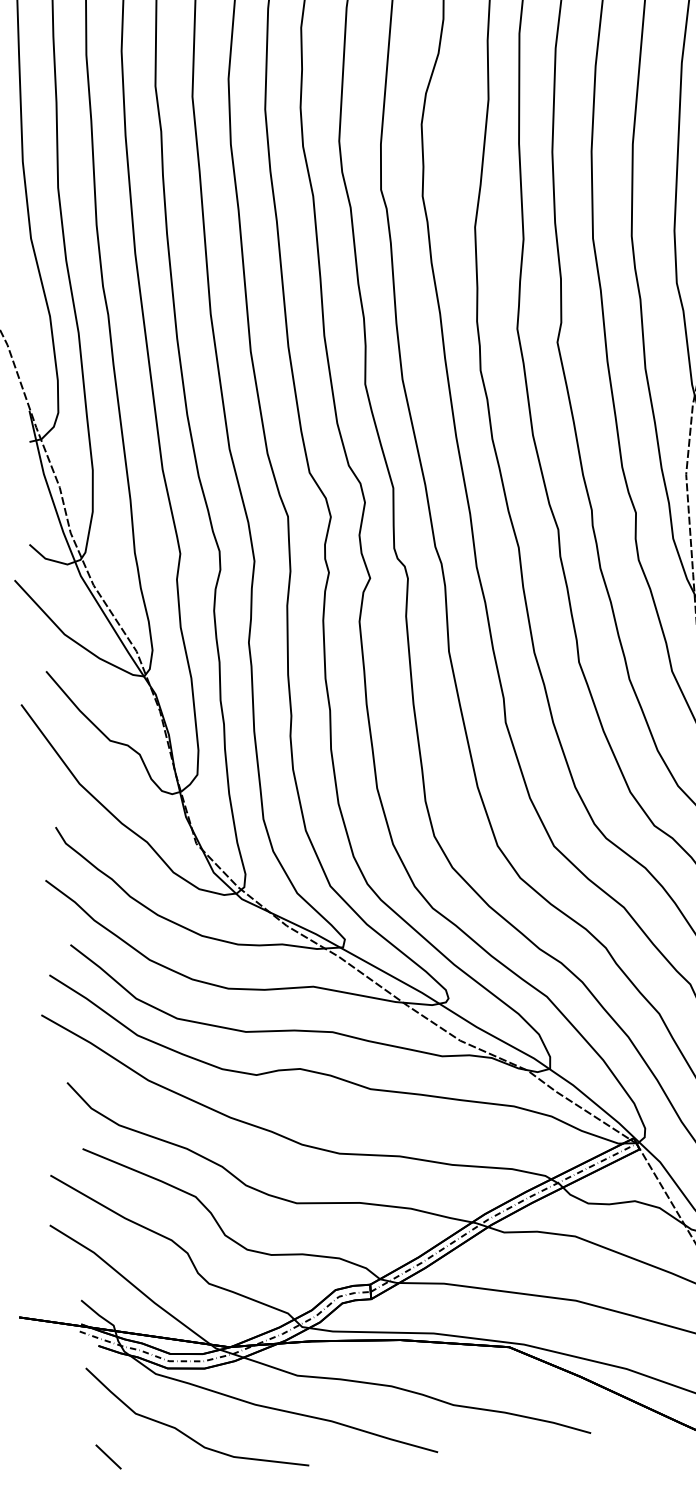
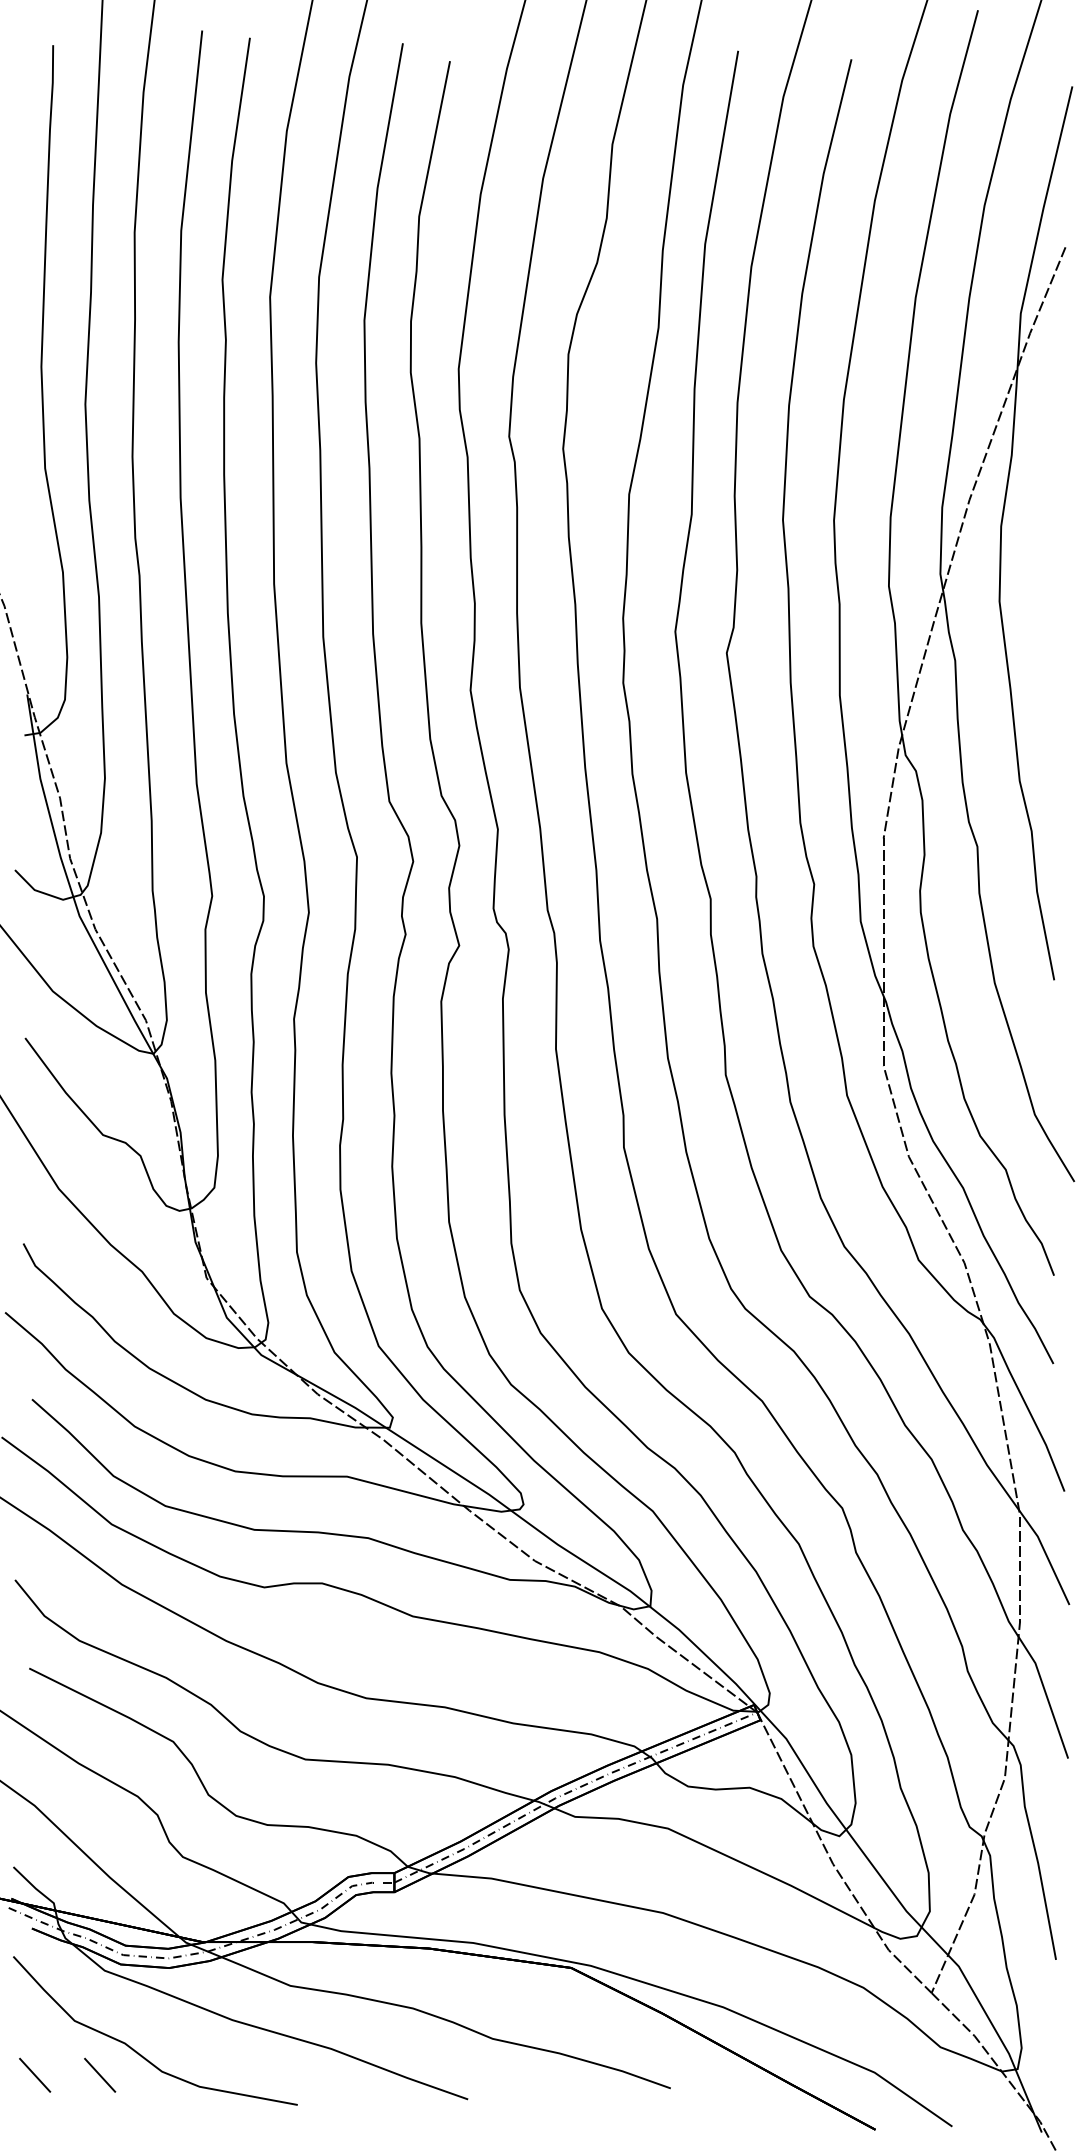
line: (158, 1452) -> (100, 2074), added

